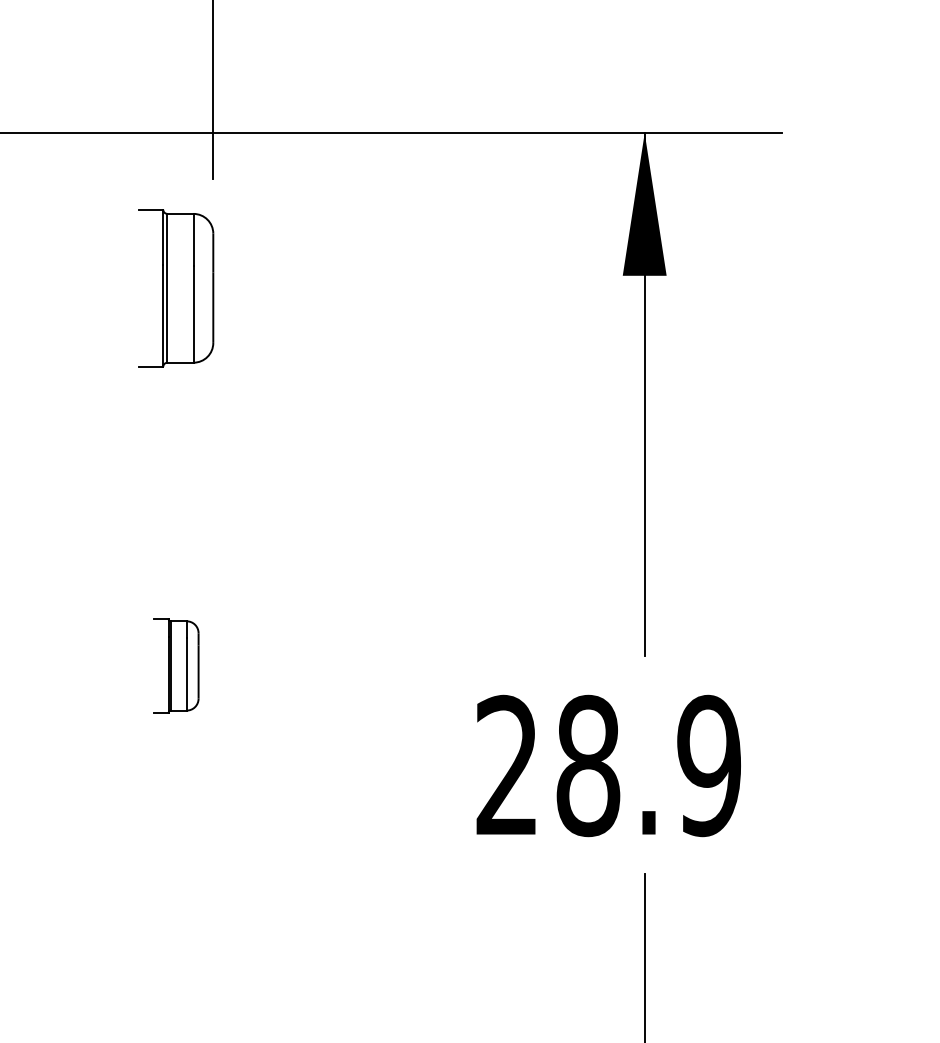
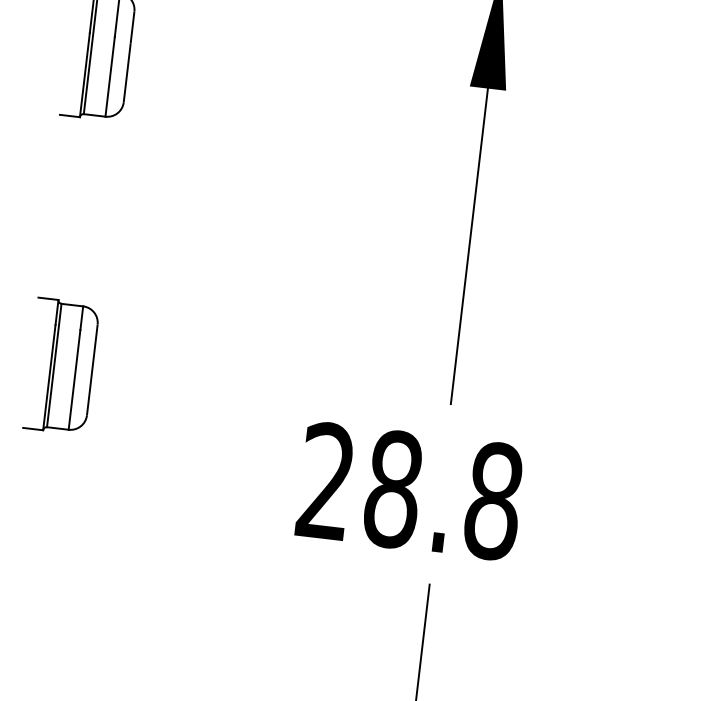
part: (176, 665) -> (61, 366), size x1.67
text: (709, 766) -> (493, 501), 28.9 -> 28.8

